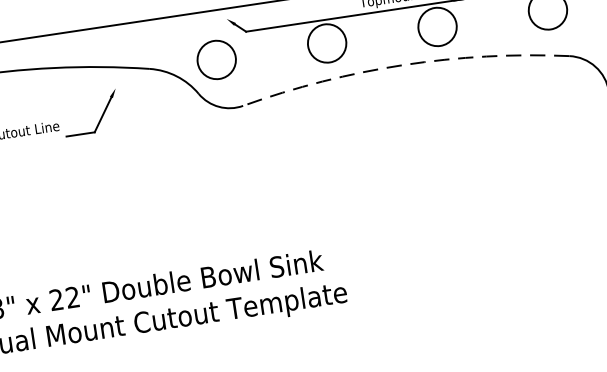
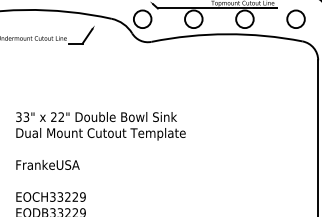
arc: (404, 65) -> (227, 34), dashed -> solid

